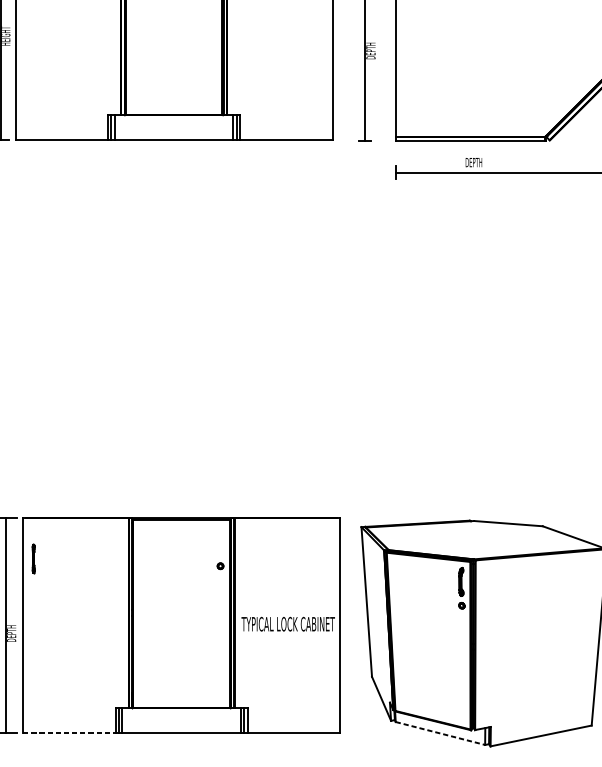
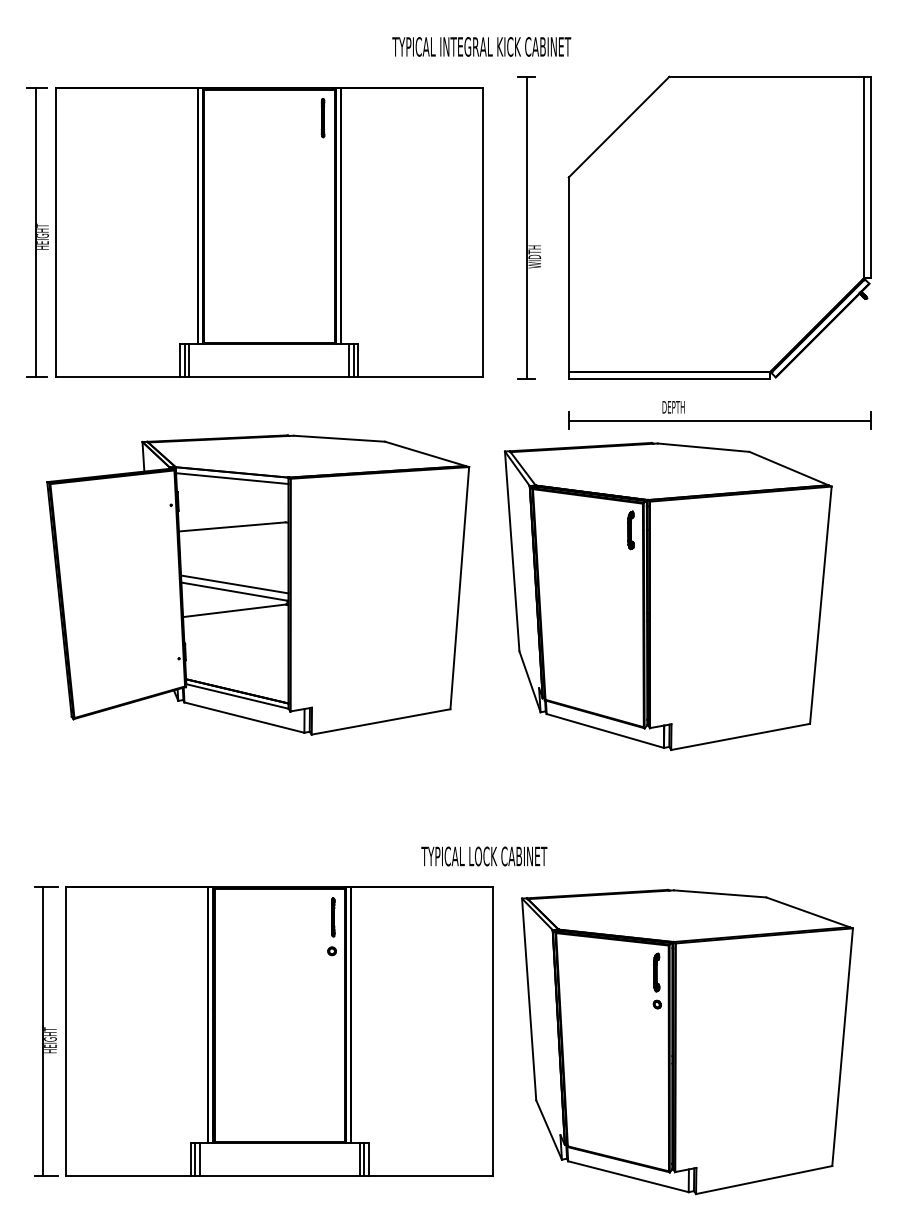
text: (370, 50) -> (534, 256), DEPTH -> WIDTH
part: (165, 294) -> (258, 584), added
part: (469, 302) -> (667, 595), added
line: (33, 558) -> (333, 917), moved
text: (288, 624) -> (484, 856), moved
text: (11, 631) -> (50, 1039), DEPTH -> HEIGHT
line: (69, 733) -> (128, 1176), dashed -> solid
line: (440, 733) -> (628, 1176), dashed -> solid

